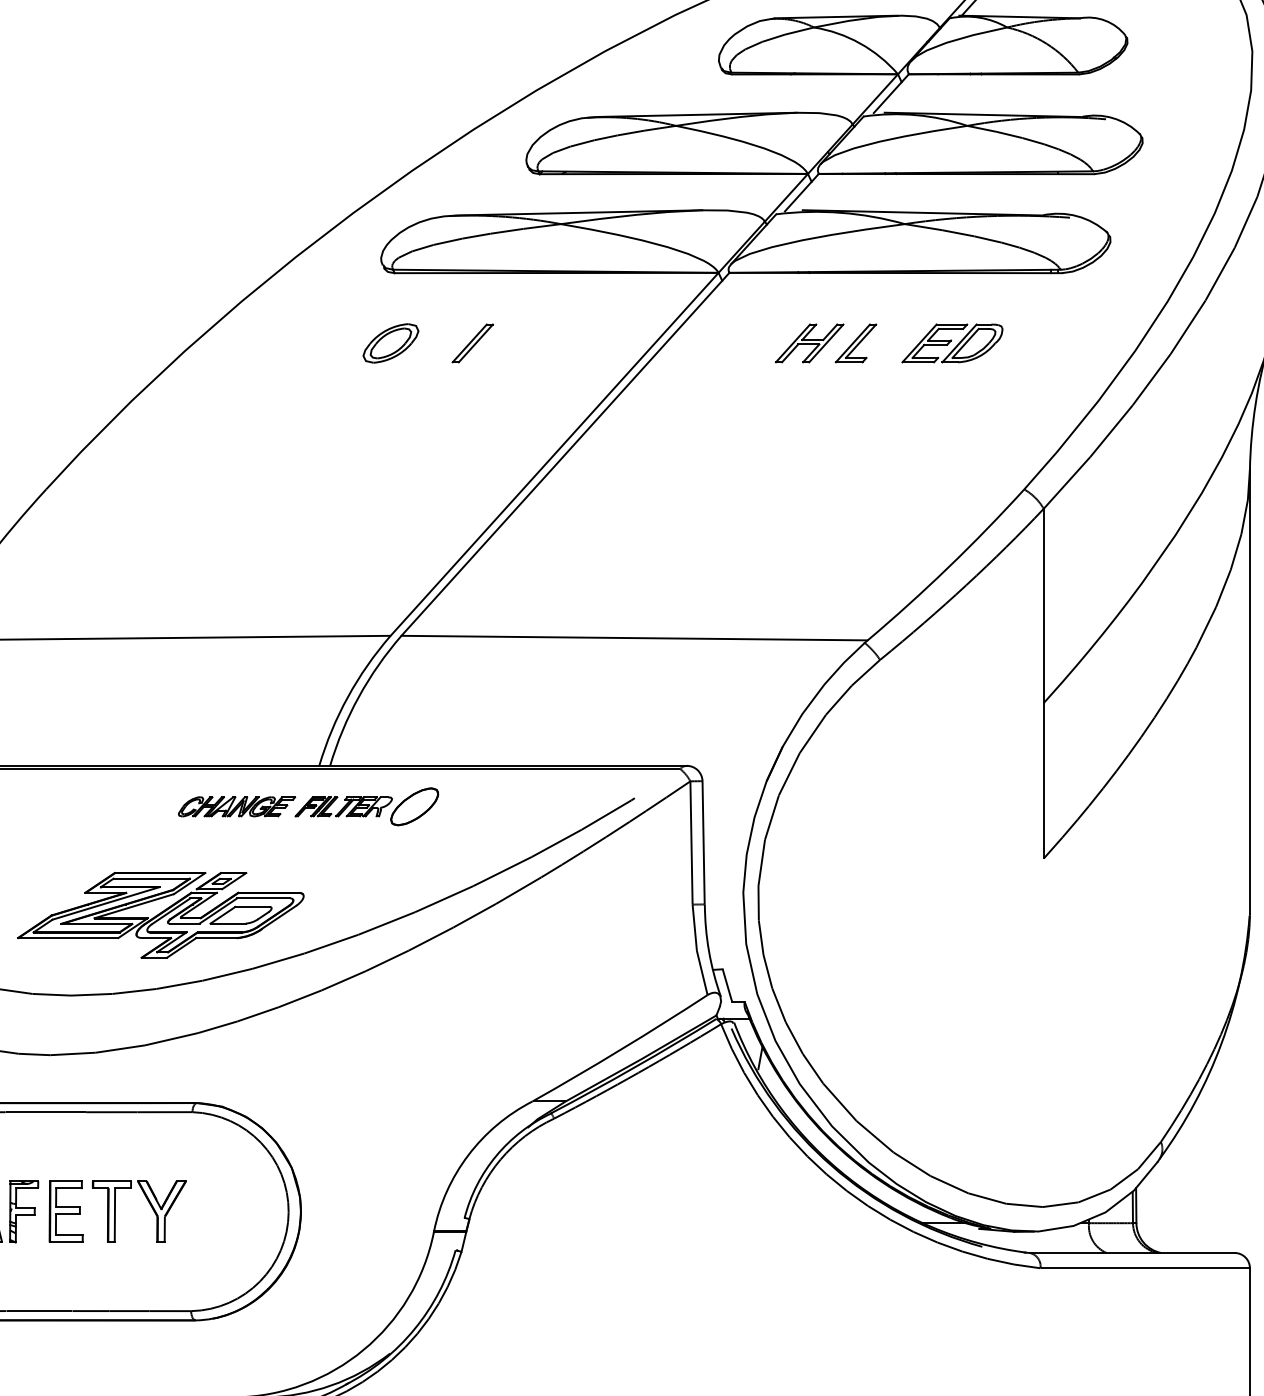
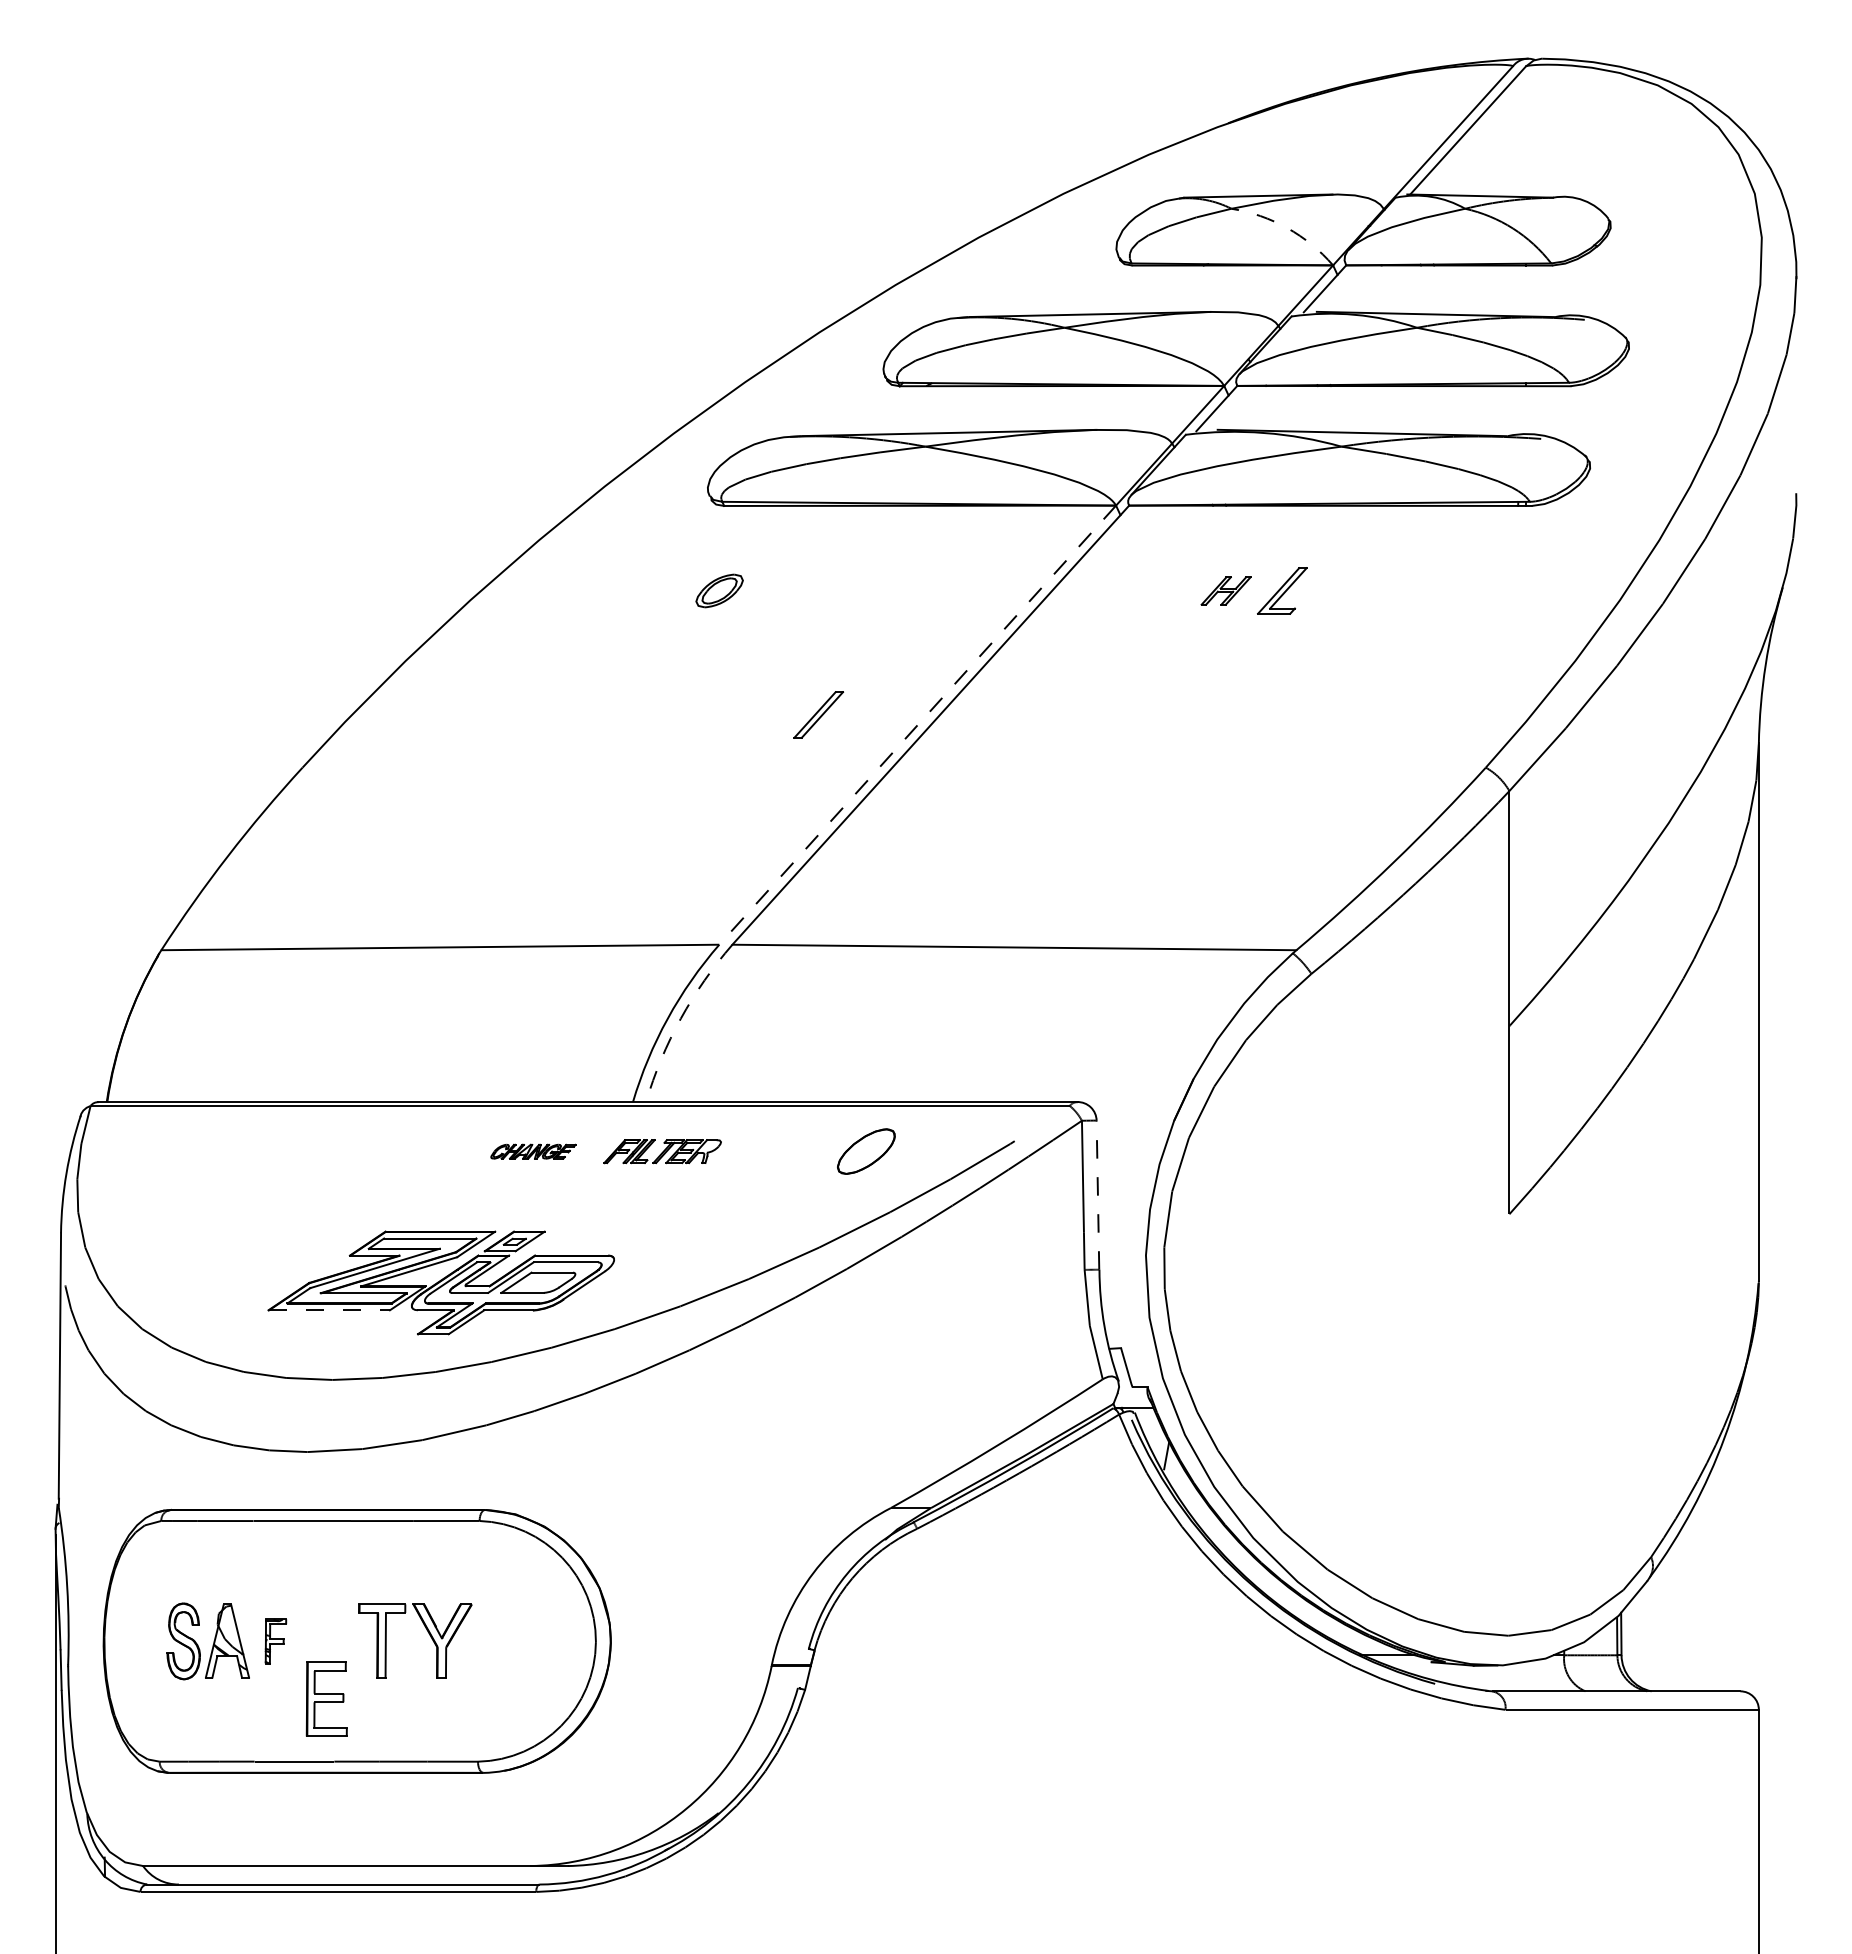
arc: (860, 43) -> (1287, 228), solid -> dashed
part: (390, 343) -> (719, 590), size x0.7
part: (472, 343) -> (818, 714), moved
part: (809, 343) -> (1225, 590), size x0.6
part: (952, 343) -> (1398, 590), removed
line: (554, 454) -> (917, 725), solid -> dashed
arc: (358, 696) -> (680, 1018), solid -> dashed
part: (237, 806) -> (533, 1151), size x0.6
part: (414, 806) -> (866, 1151), moved
line: (703, 842) -> (1097, 1194), solid -> dashed
line: (68, 938) -> (329, 1310), solid -> dashed
part: (65, 1210) -> (326, 1698), moved
part: (23, 1211) -> (275, 1641), size x0.6

